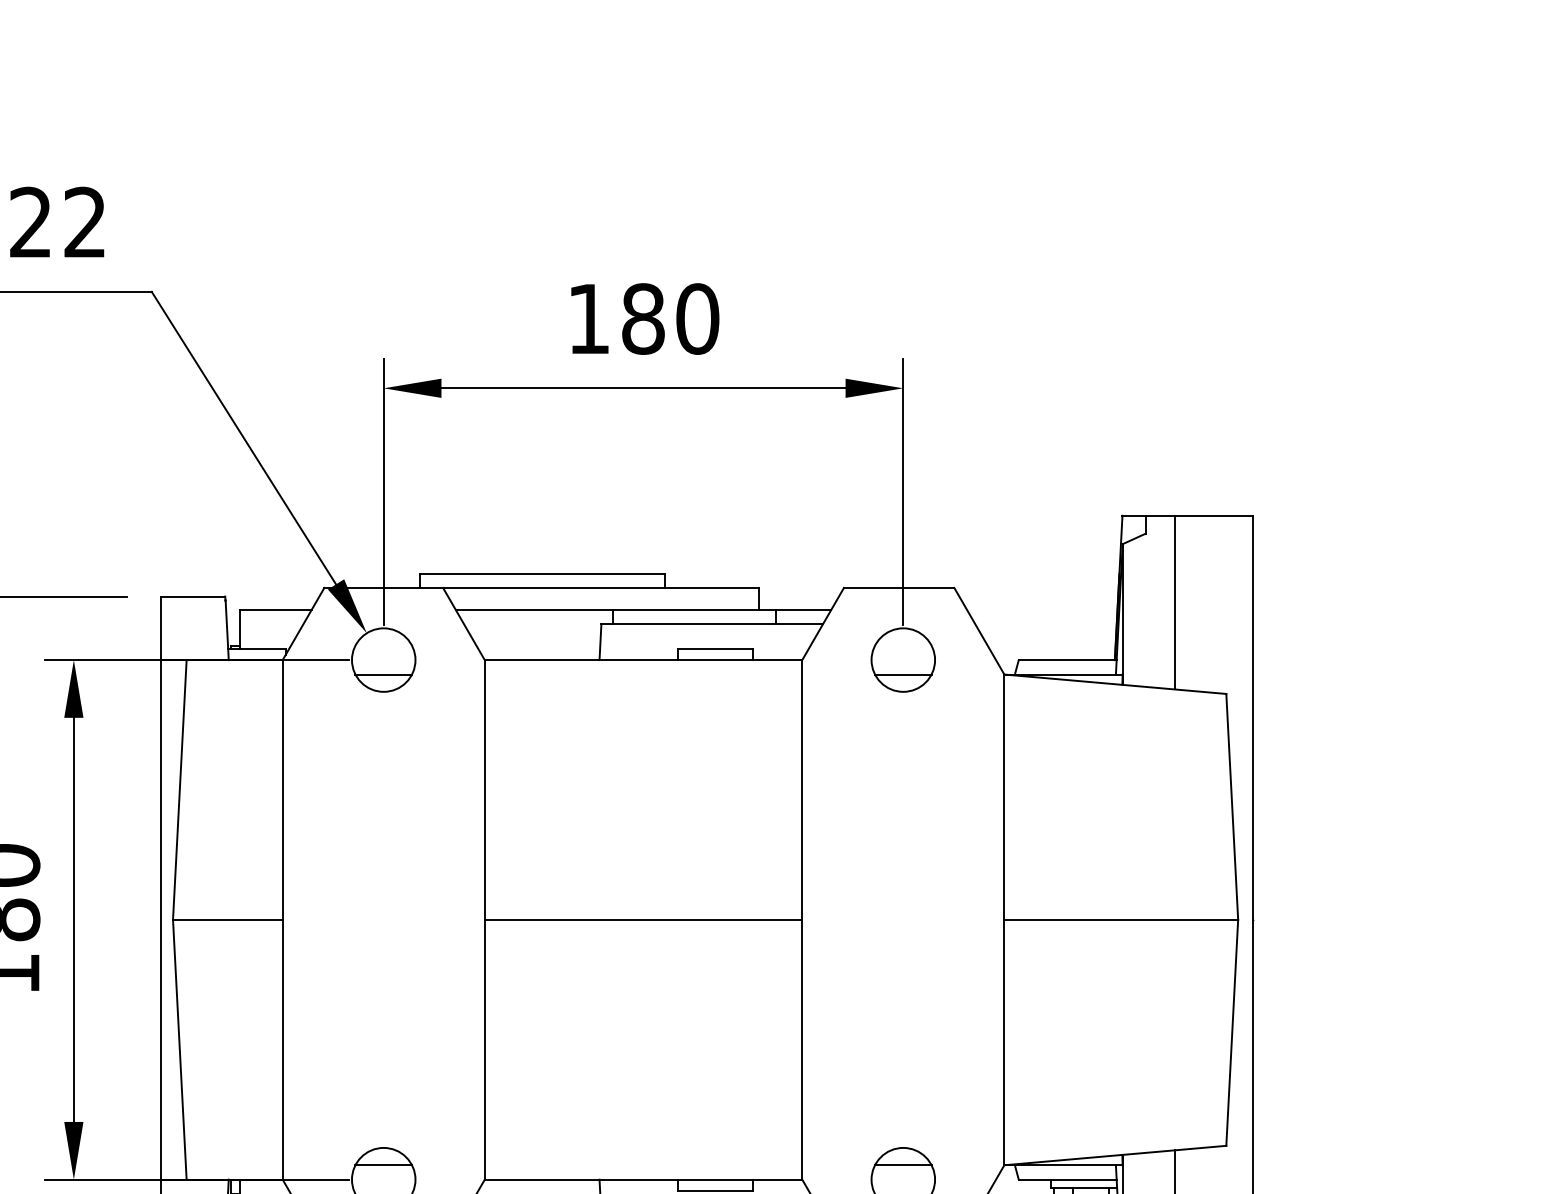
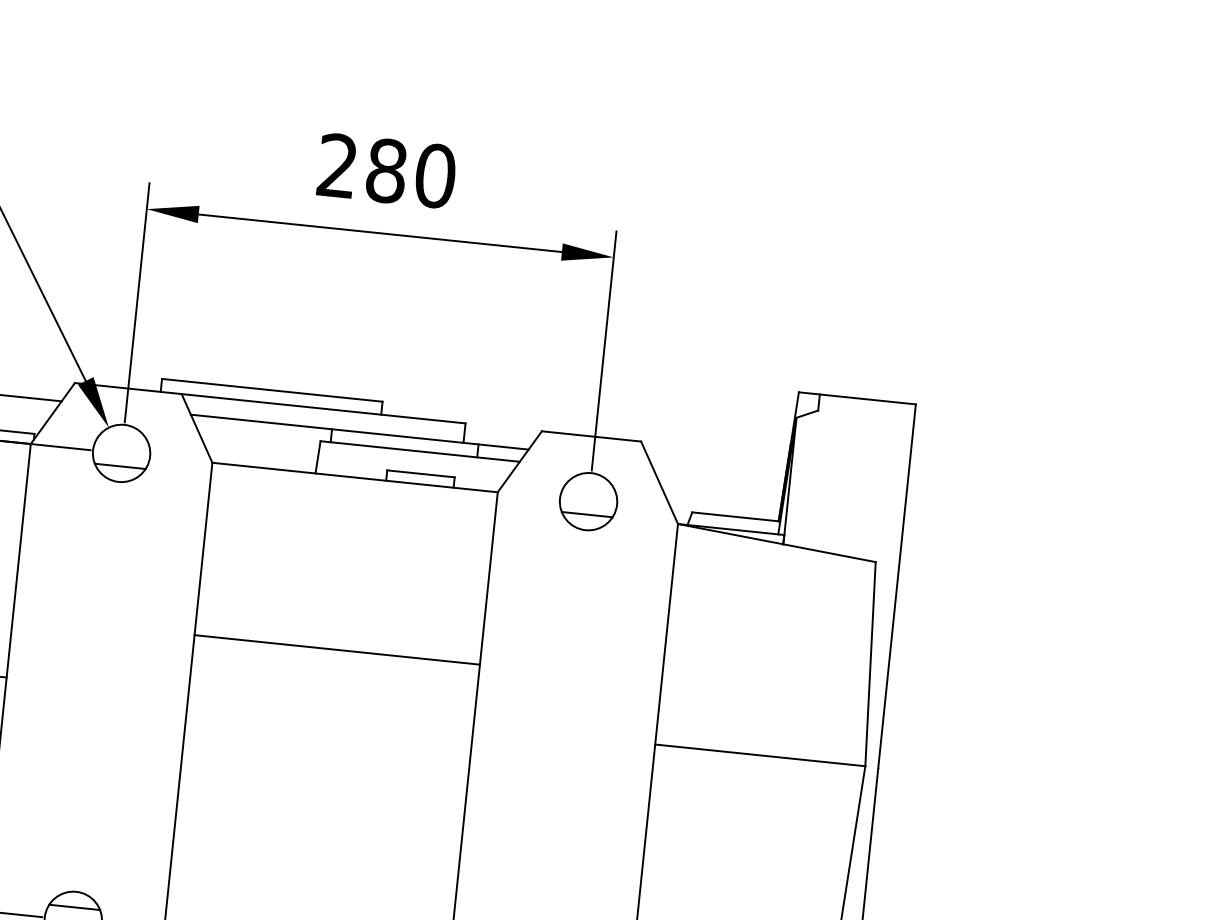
text: (588, 318) -> (337, 165), 180 -> 280
line: (1174, 602) -> (837, 475), removed
line: (643, 919) -> (337, 649), moved

